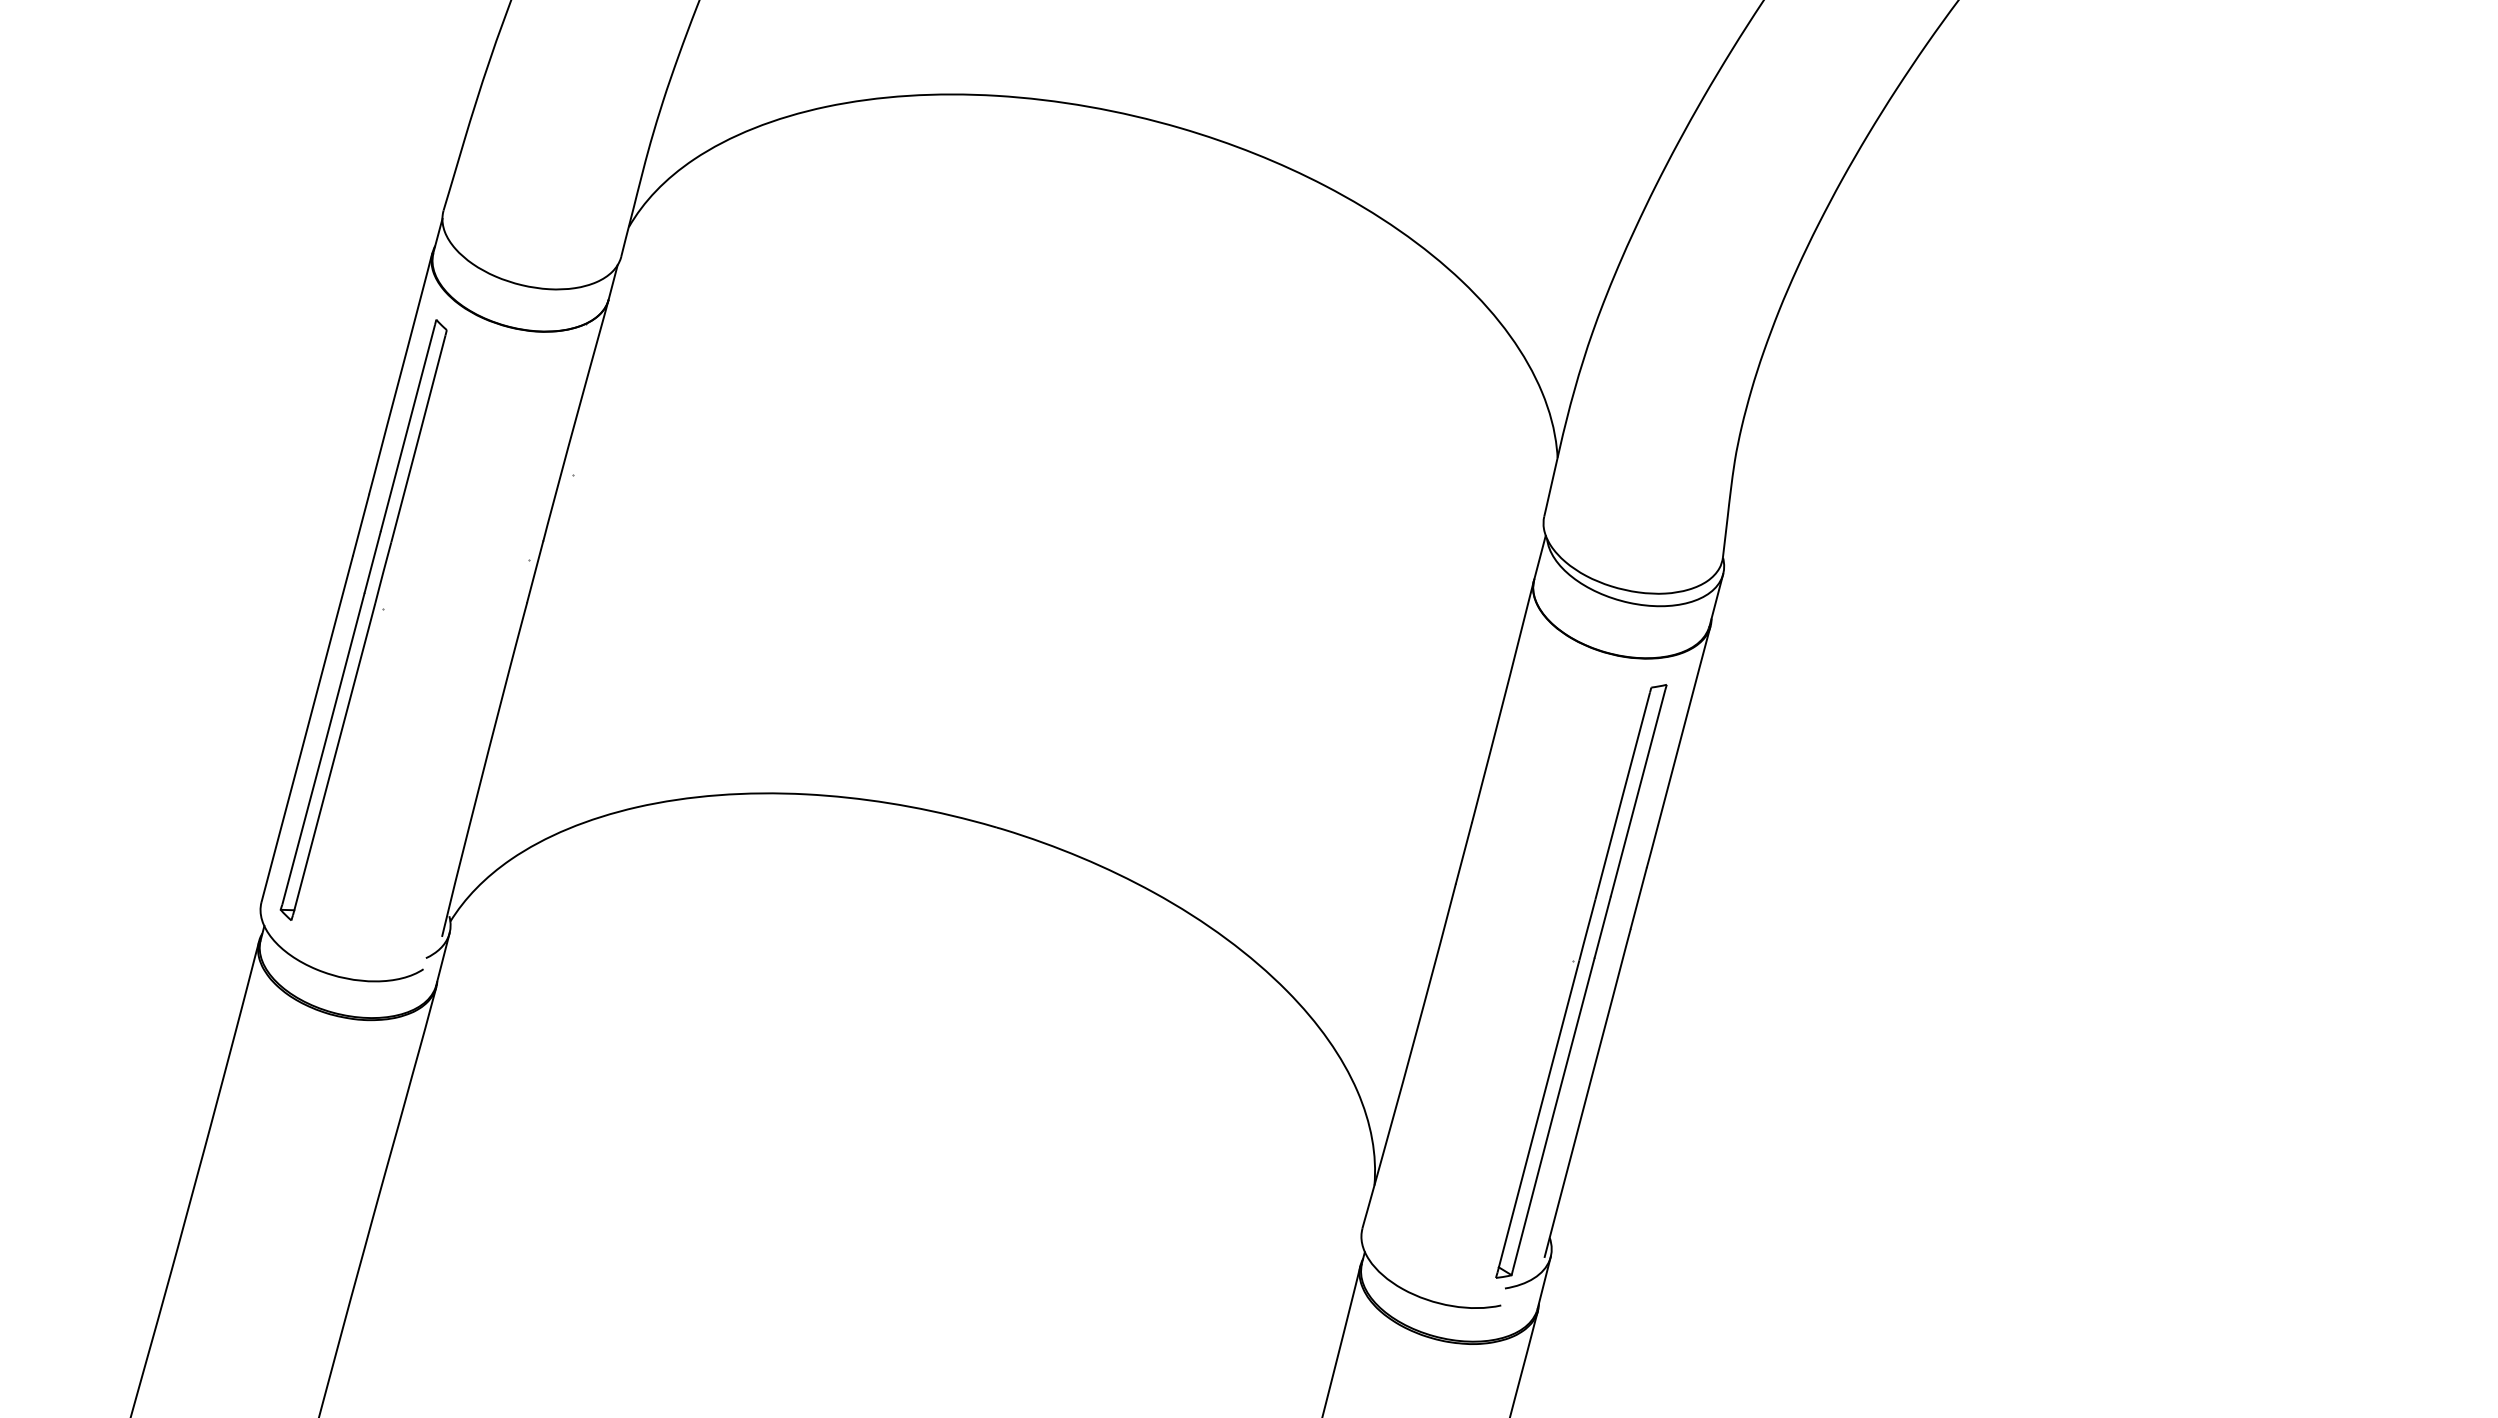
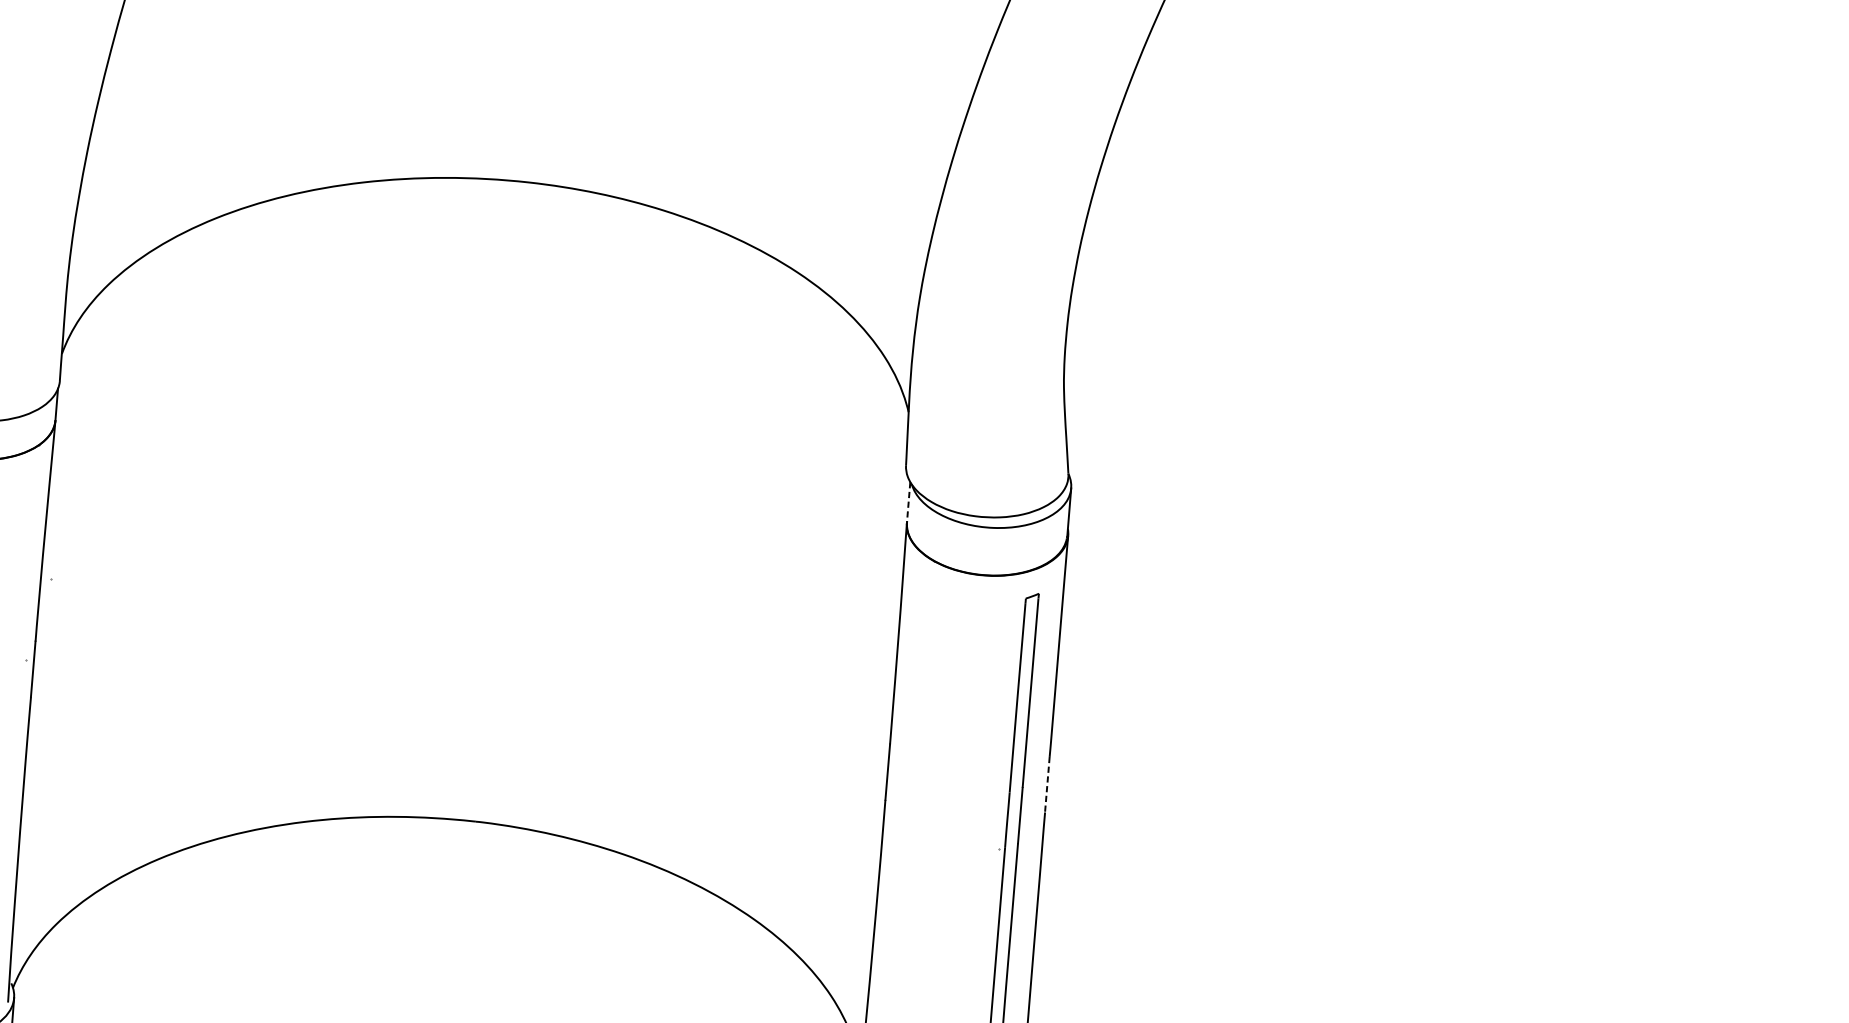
line: (1539, 557) -> (908, 502), solid -> dashed
line: (1638, 898) -> (1047, 784), solid -> dashed

